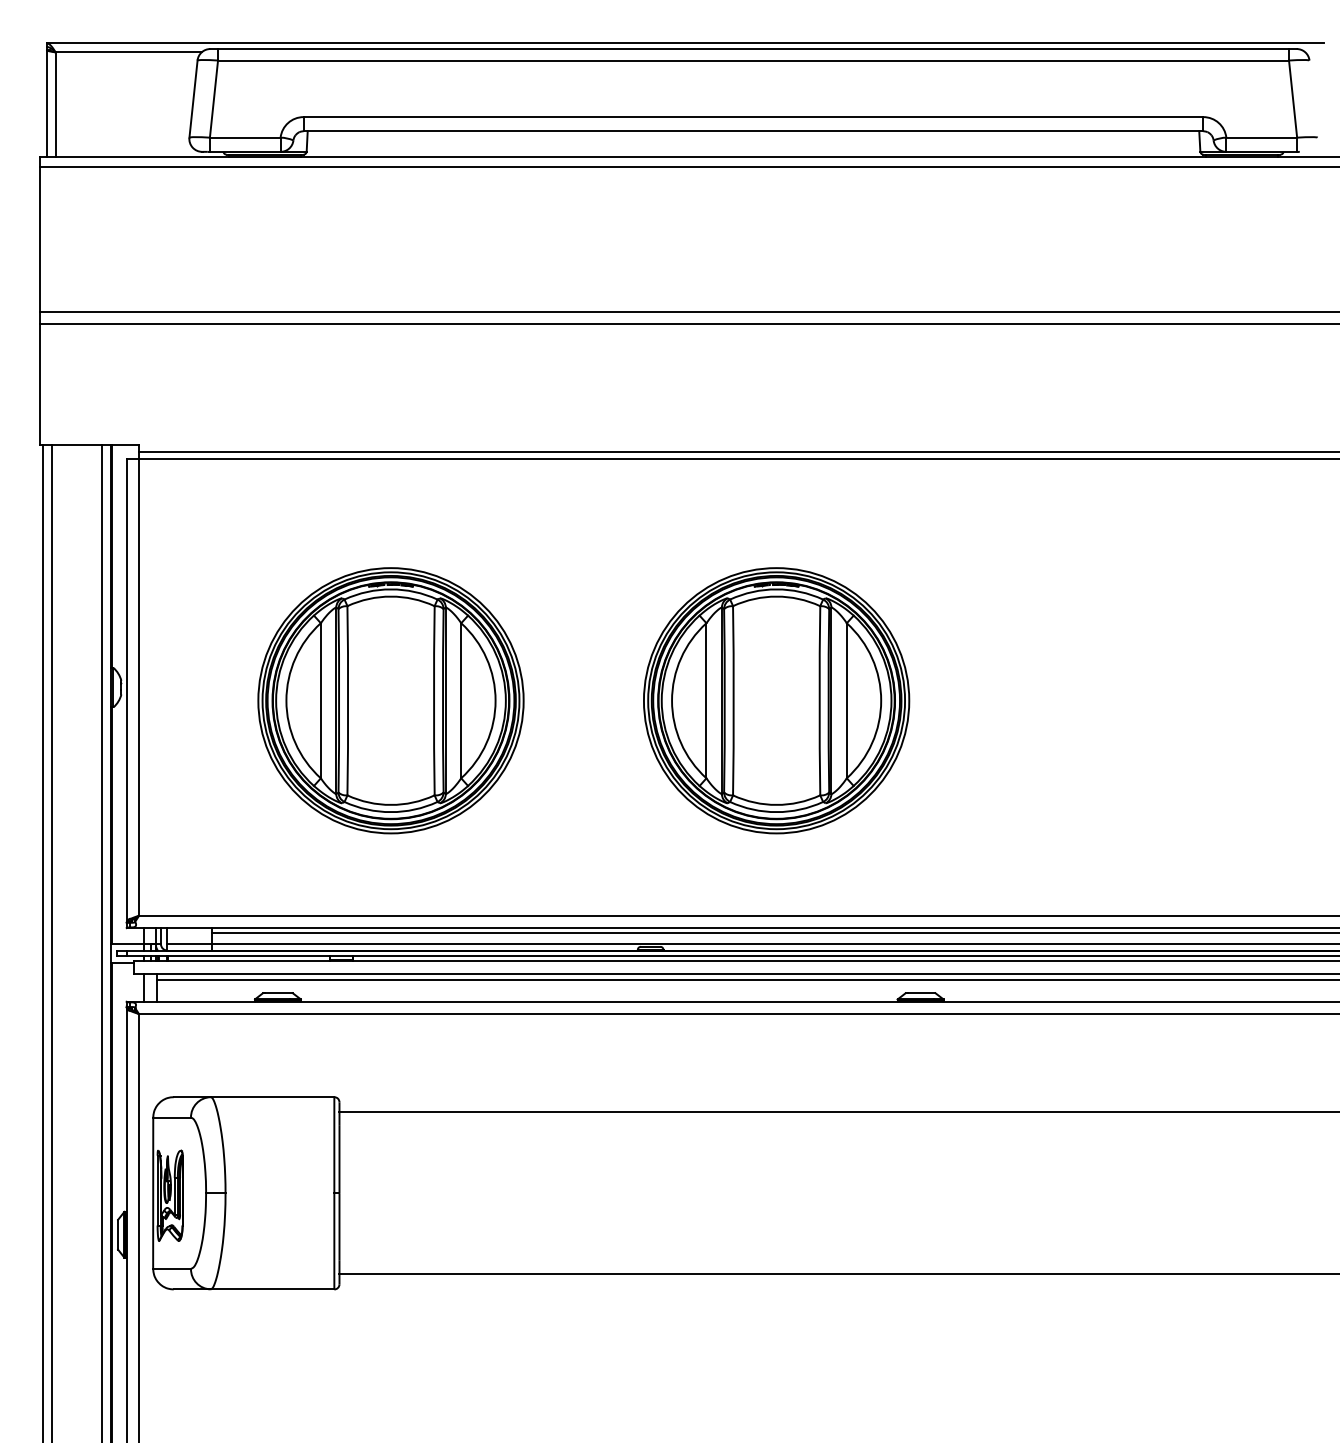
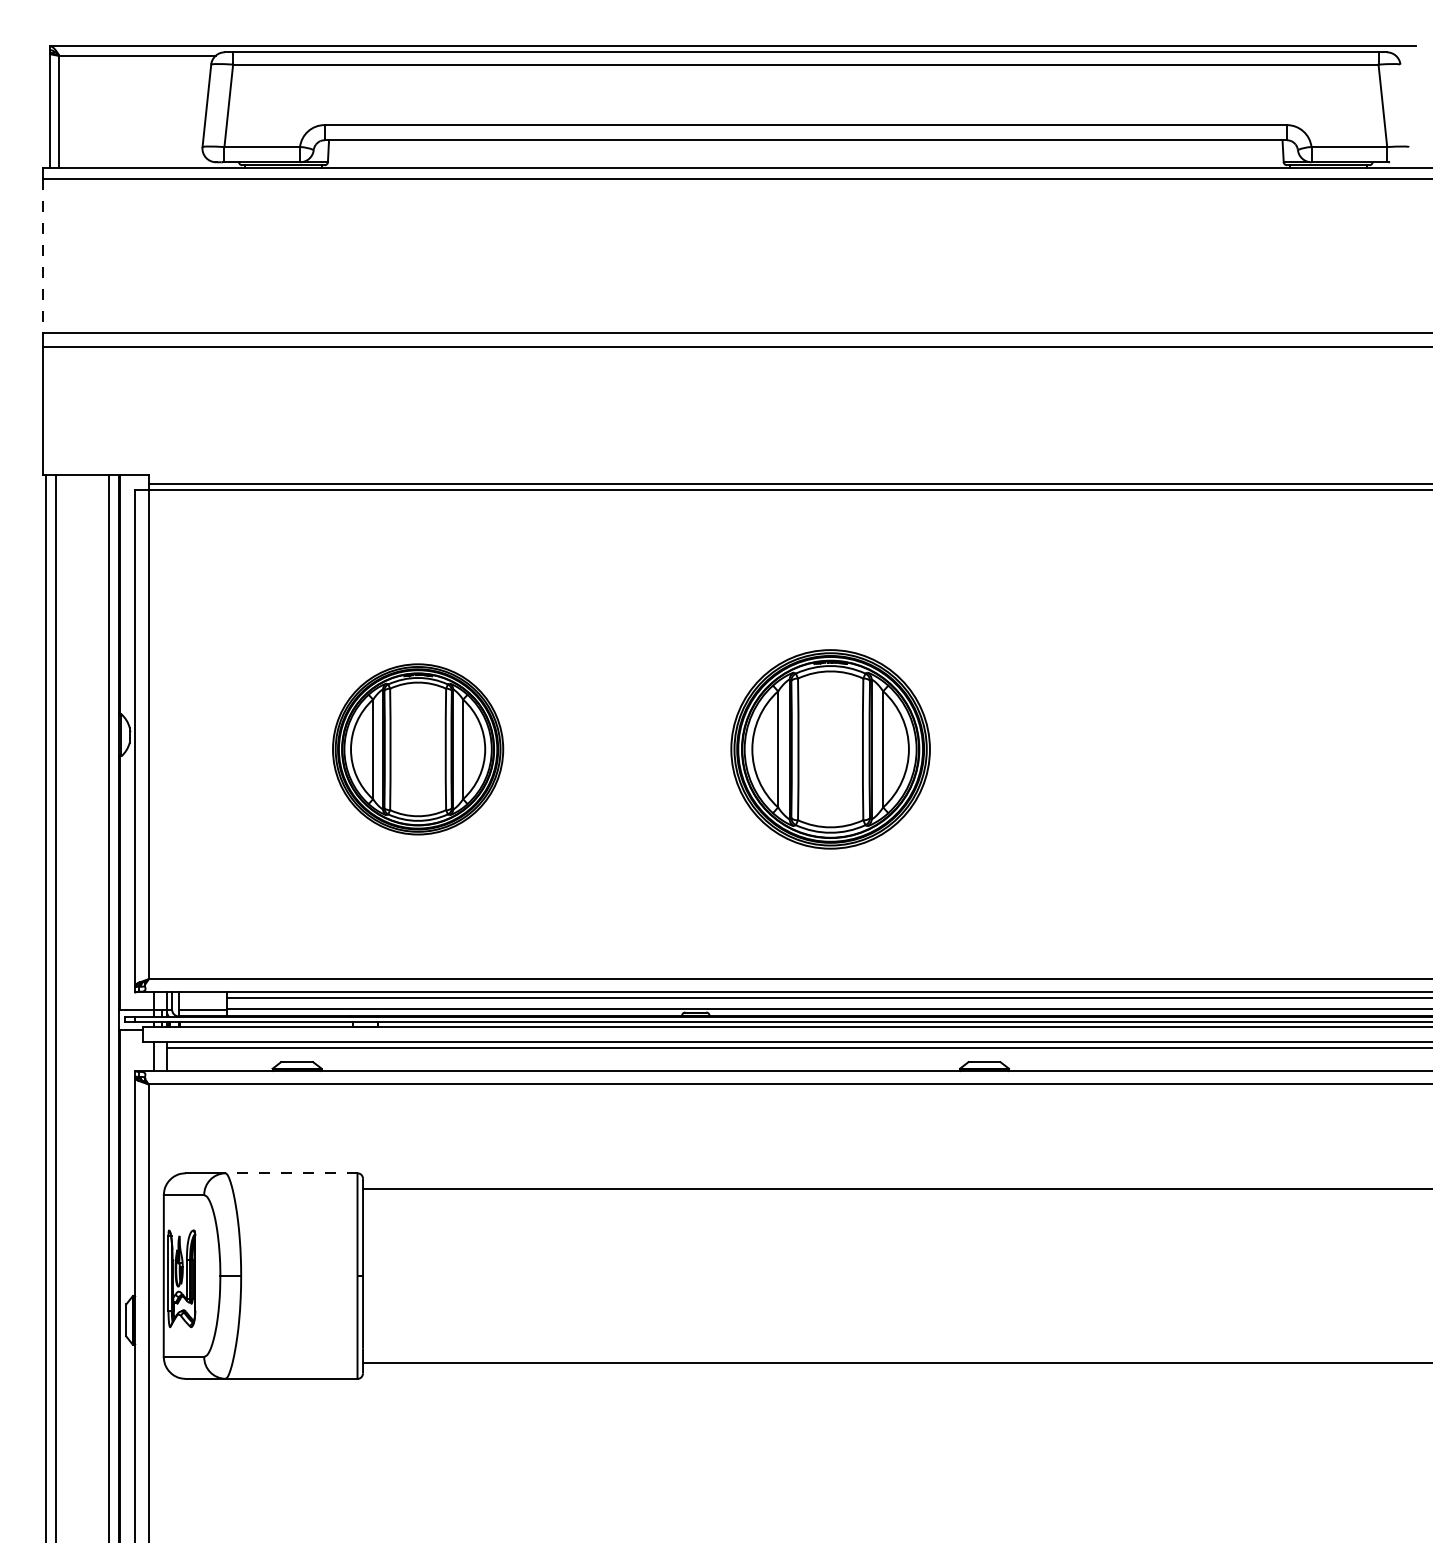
line: (40, 240) -> (43, 257), solid -> dashed
part: (390, 700) -> (417, 749), size x0.6
part: (776, 700) -> (830, 749), size x0.7
line: (272, 1097) -> (291, 1173), solid -> dashed

